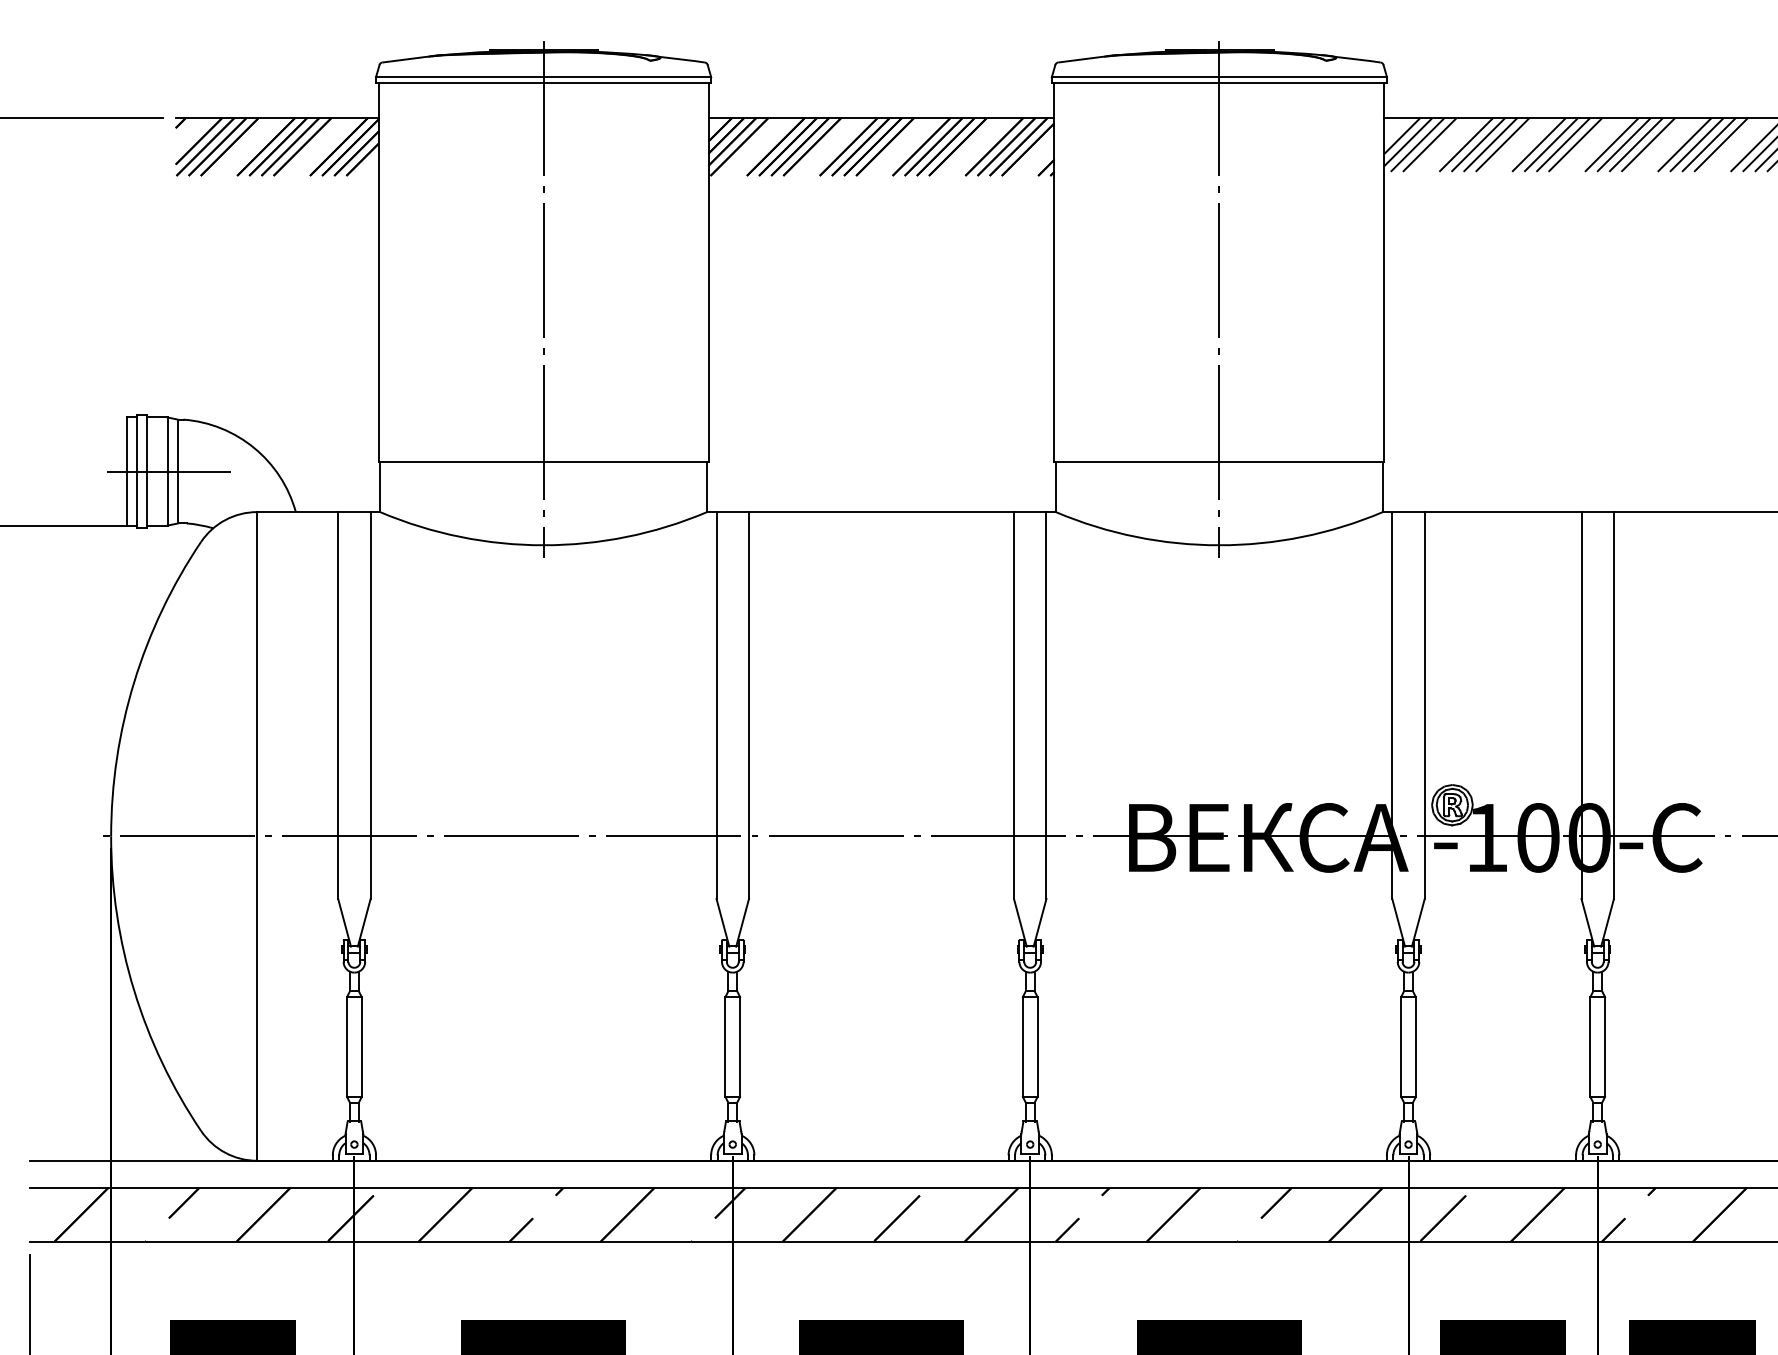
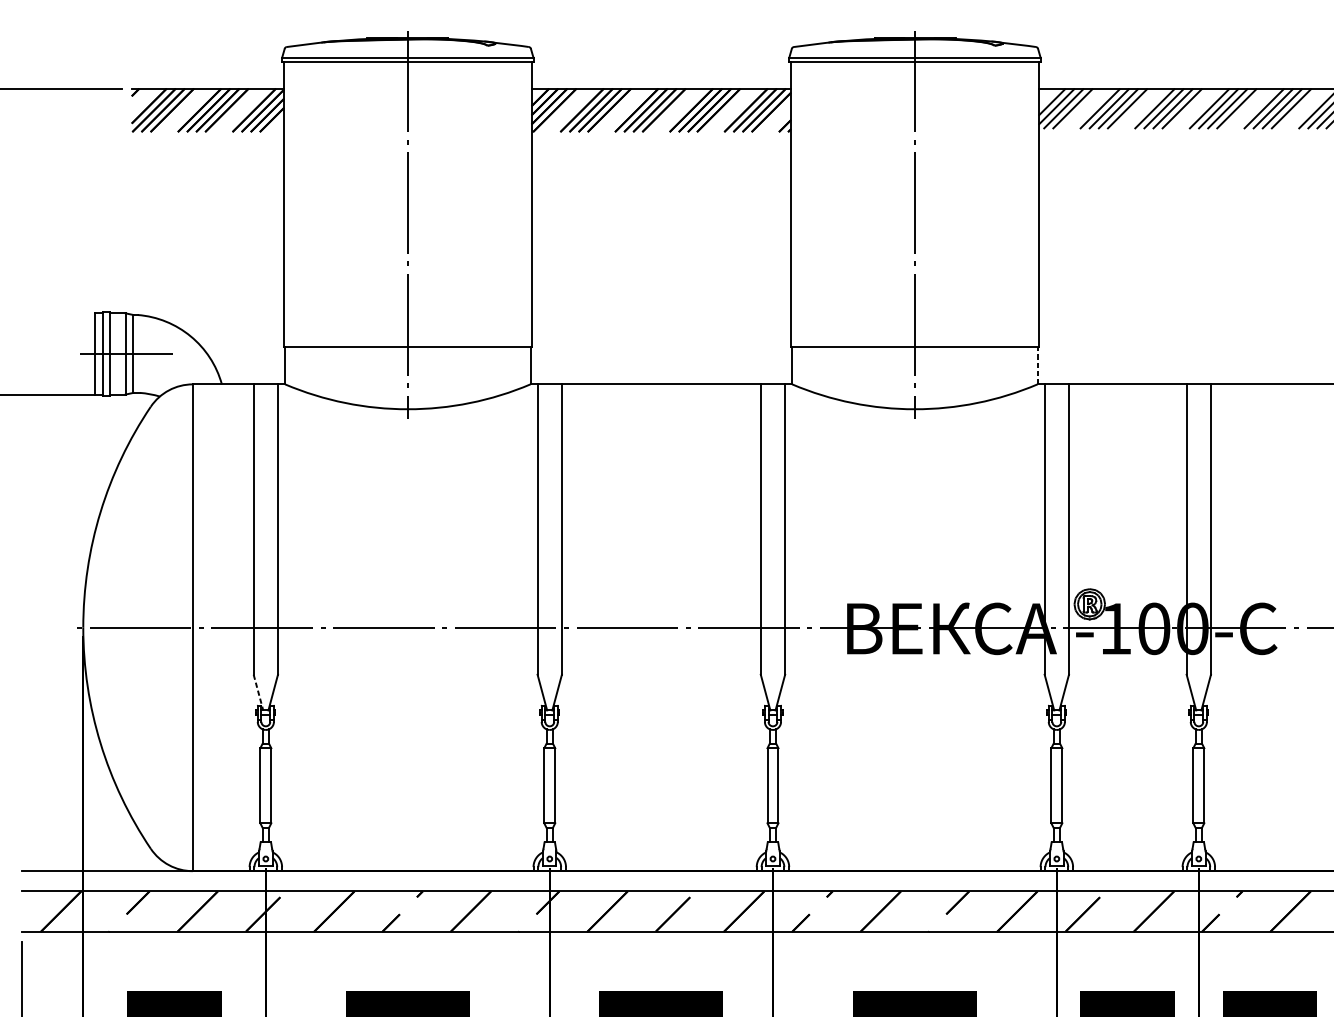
line: (1382, 487) -> (1037, 365), solid -> dashed
line: (344, 922) -> (258, 692), solid -> dashed

